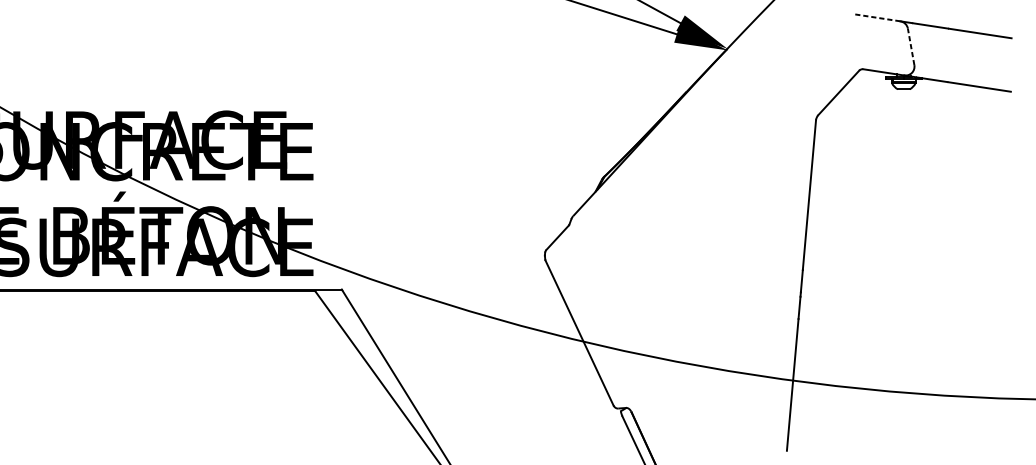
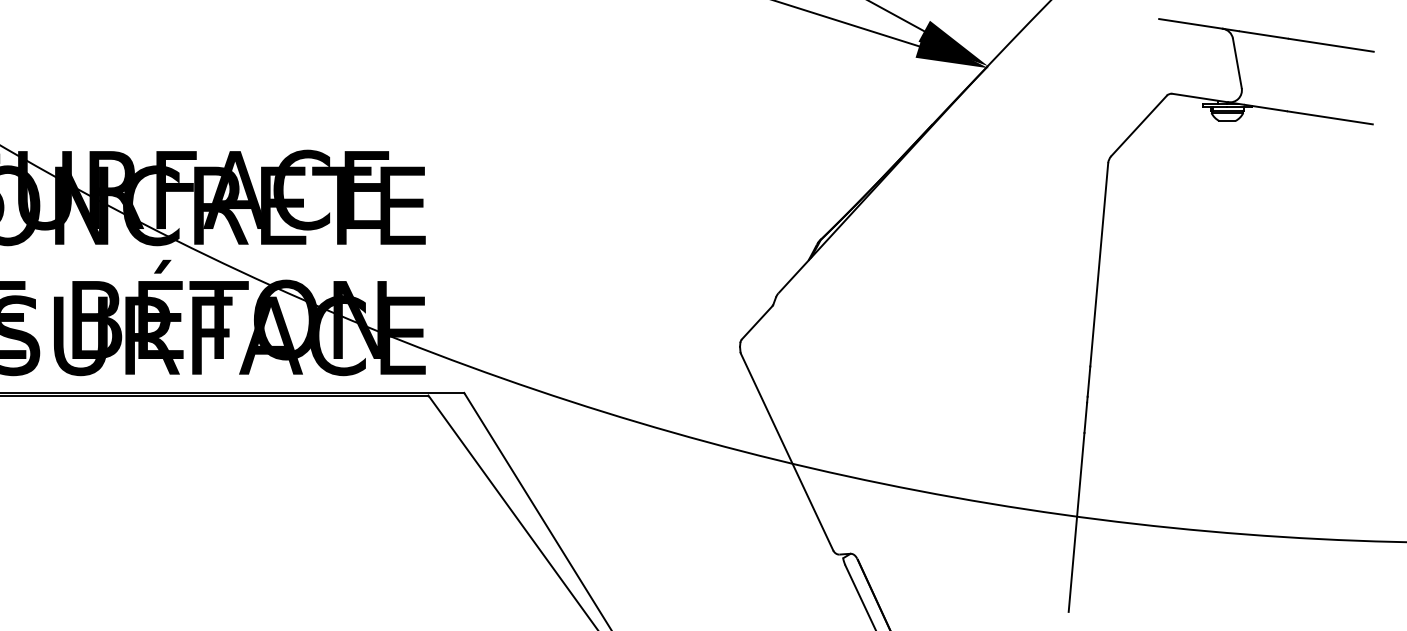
line: (876, 17) -> (1190, 23), dashed -> solid
line: (911, 46) -> (1237, 62), dashed -> solid

